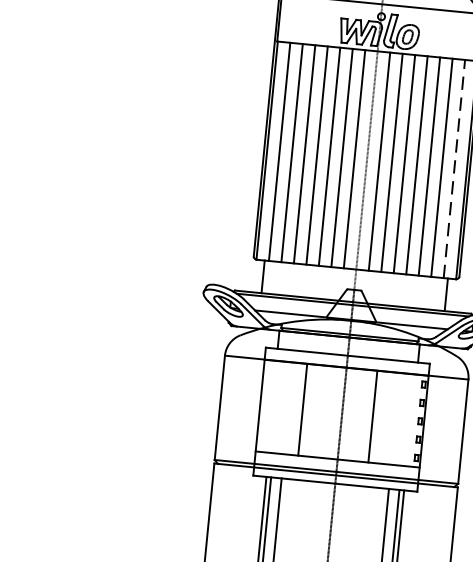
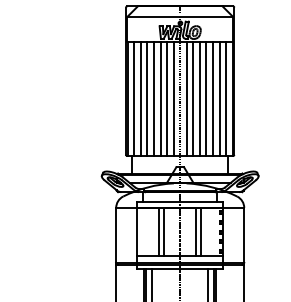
line: (455, 168) -> (226, 98), dashed -> solid
line: (312, 411) -> (164, 232), added
line: (380, 418) -> (200, 232), added

